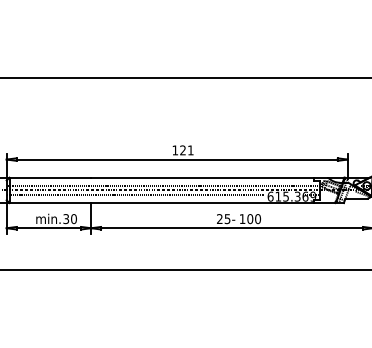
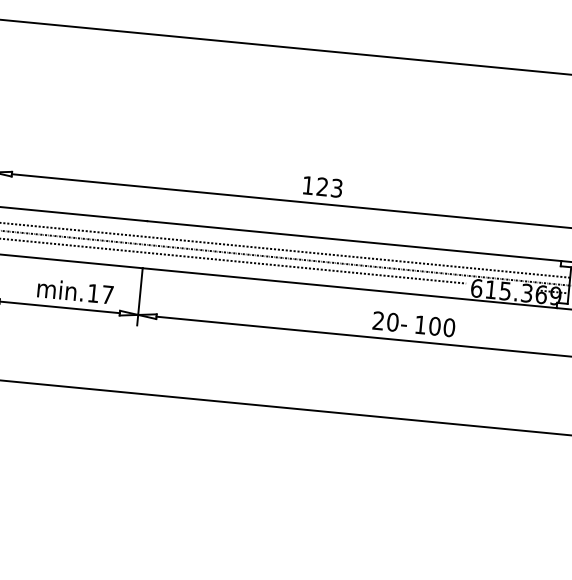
text: (190, 150) -> (336, 188), 121 -> 123
text: (69, 219) -> (99, 294), 30 -> 17
text: (227, 219) -> (392, 323), 25- -> 20-

